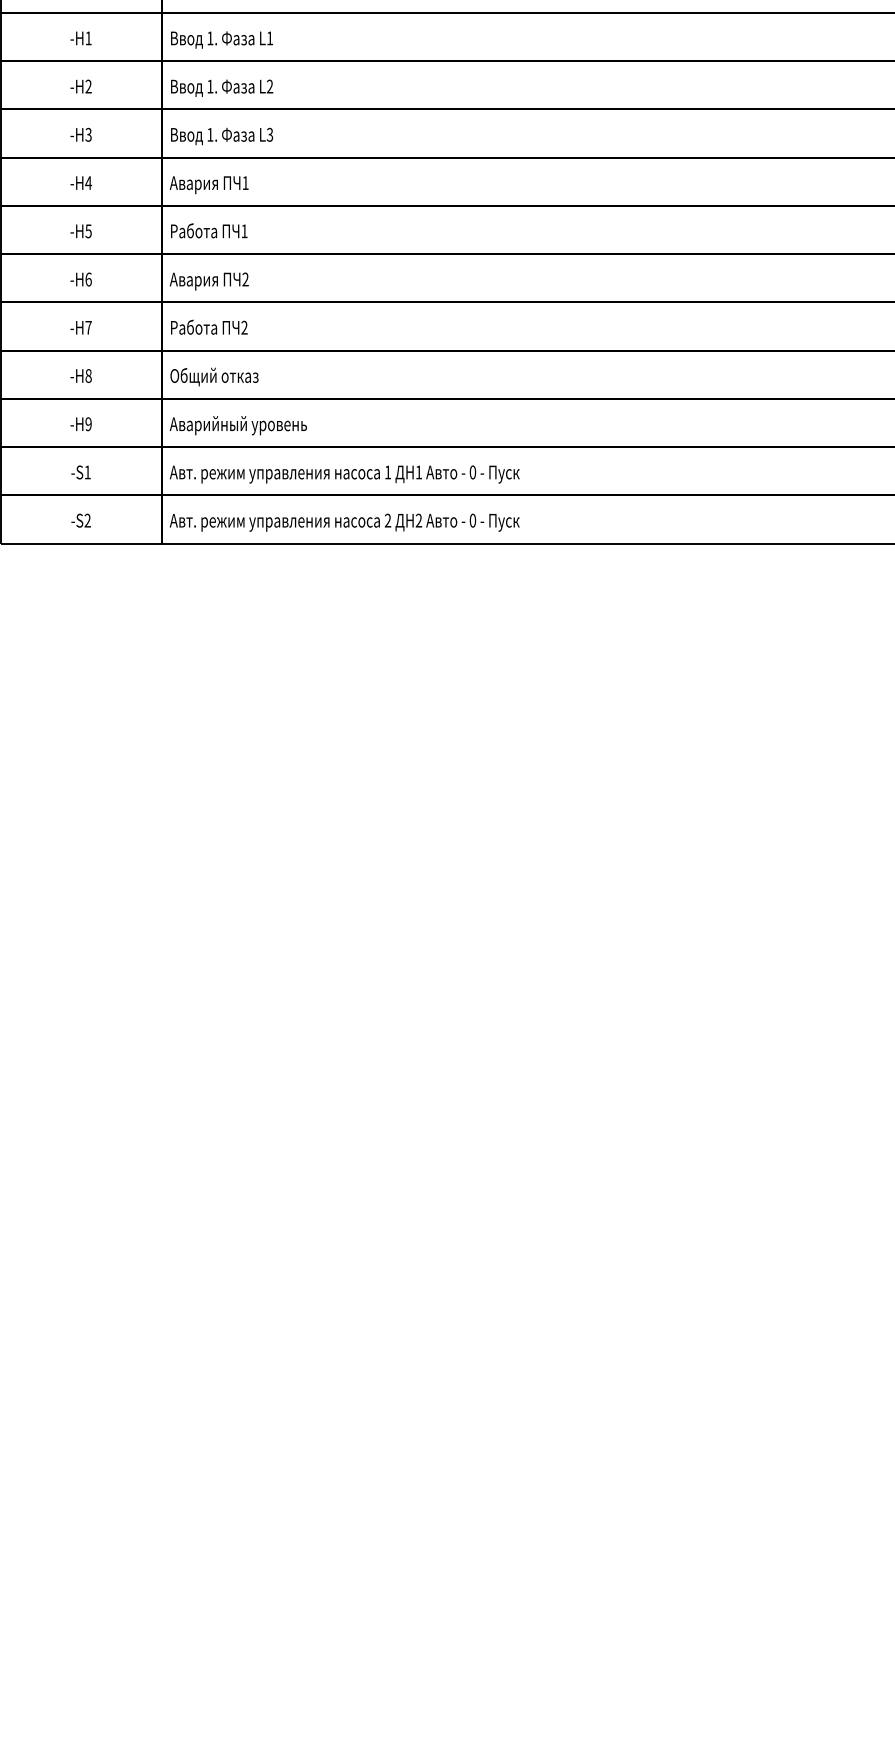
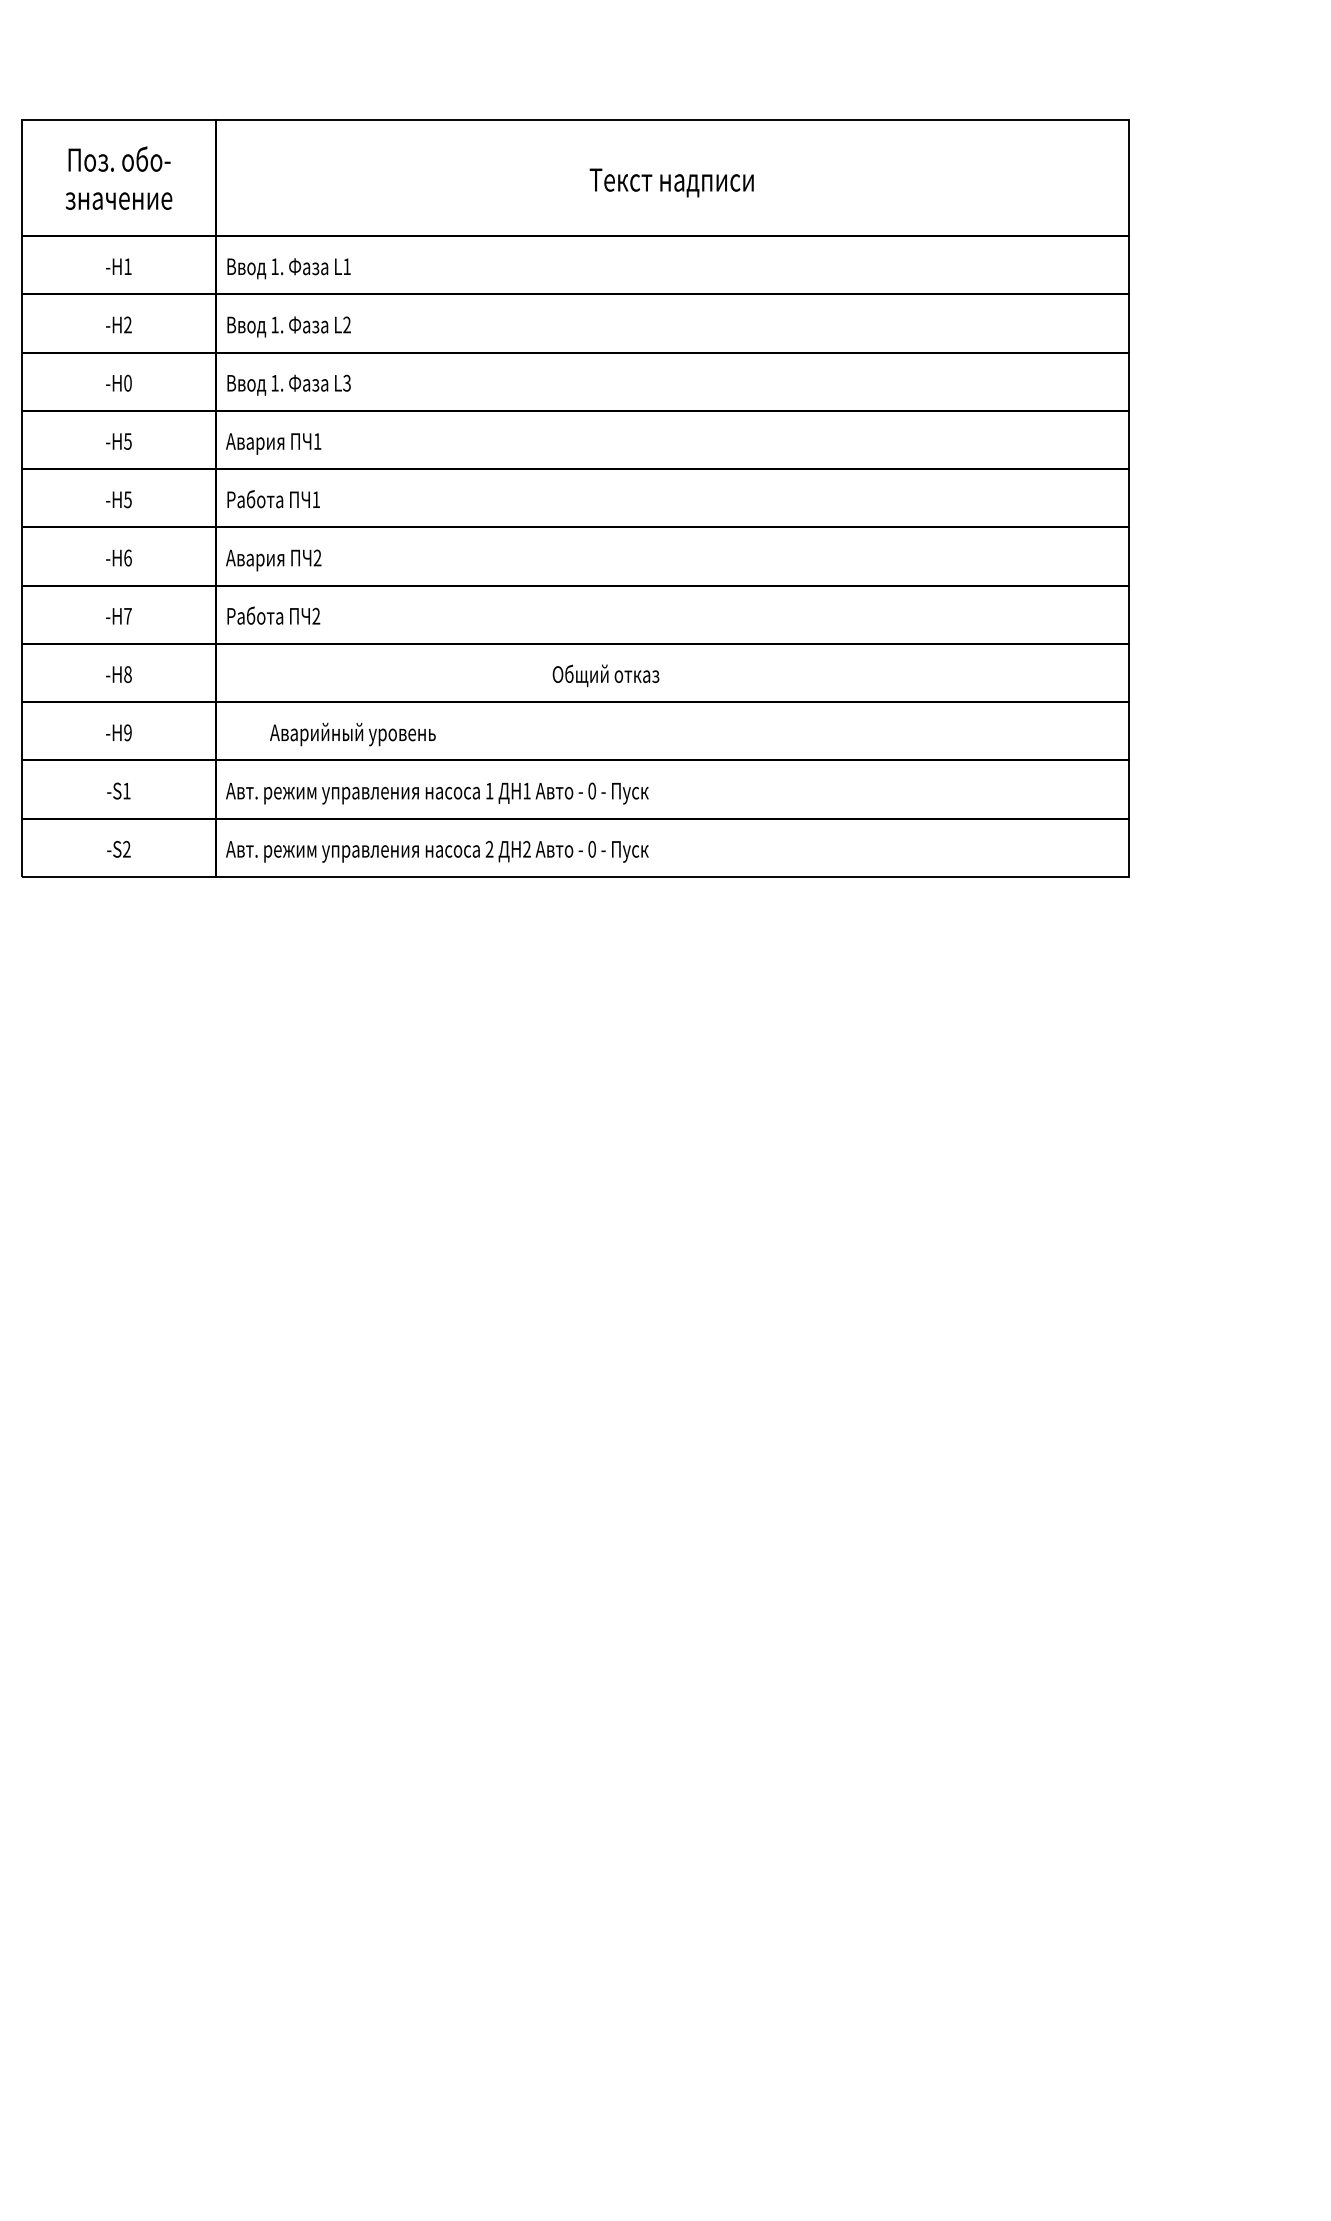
text: (88, 135) -> (127, 383), -H3 -> -H0
text: (88, 183) -> (127, 441), -H4 -> -H5
text: (214, 376) -> (605, 675), moved
text: (238, 425) -> (352, 734), moved

